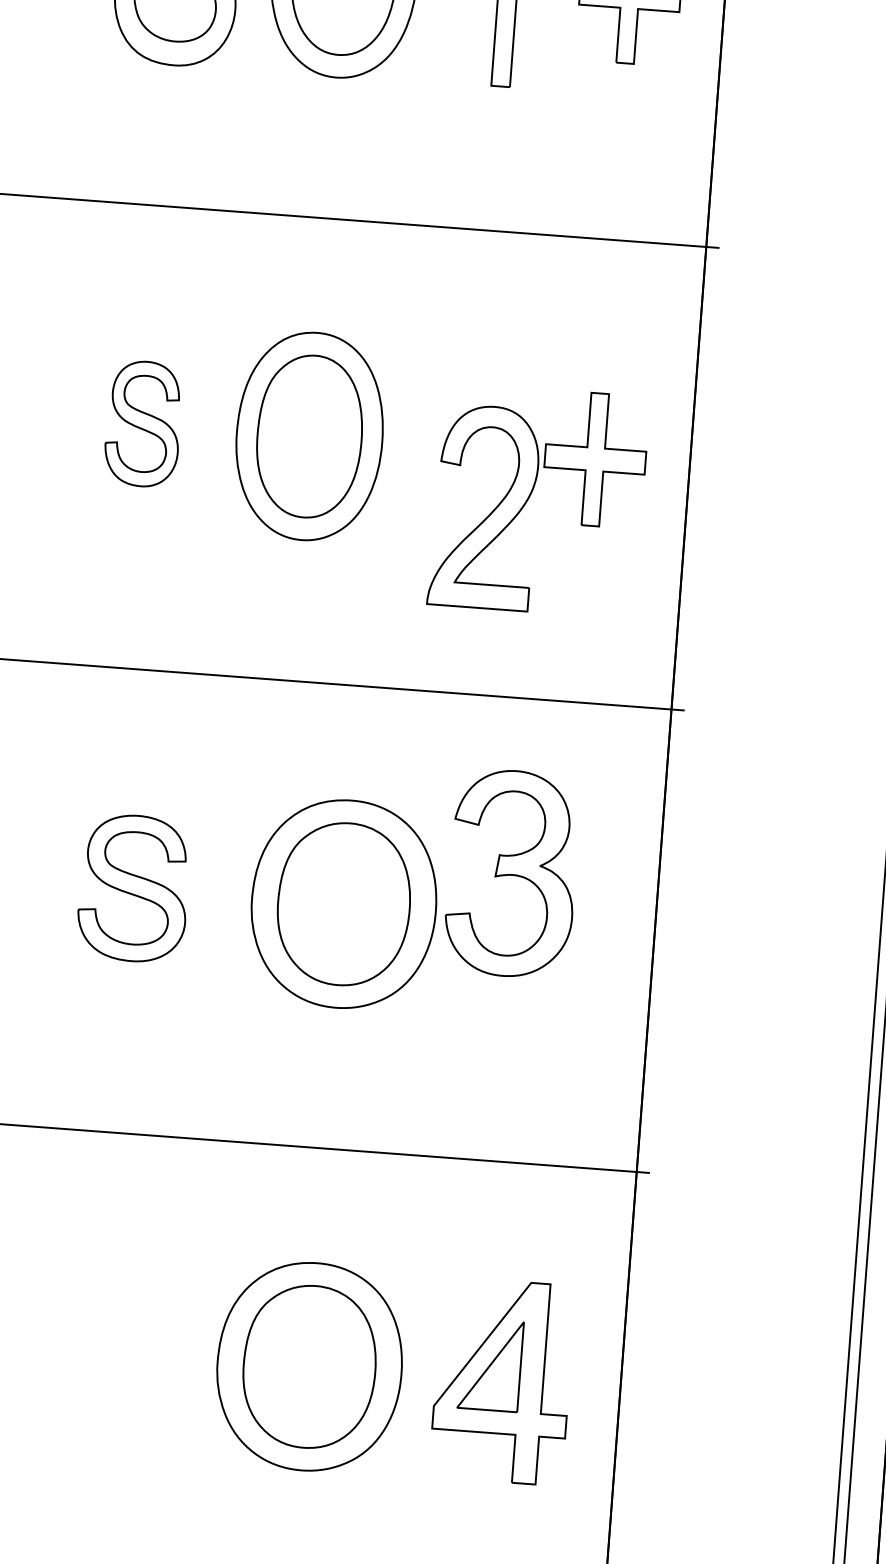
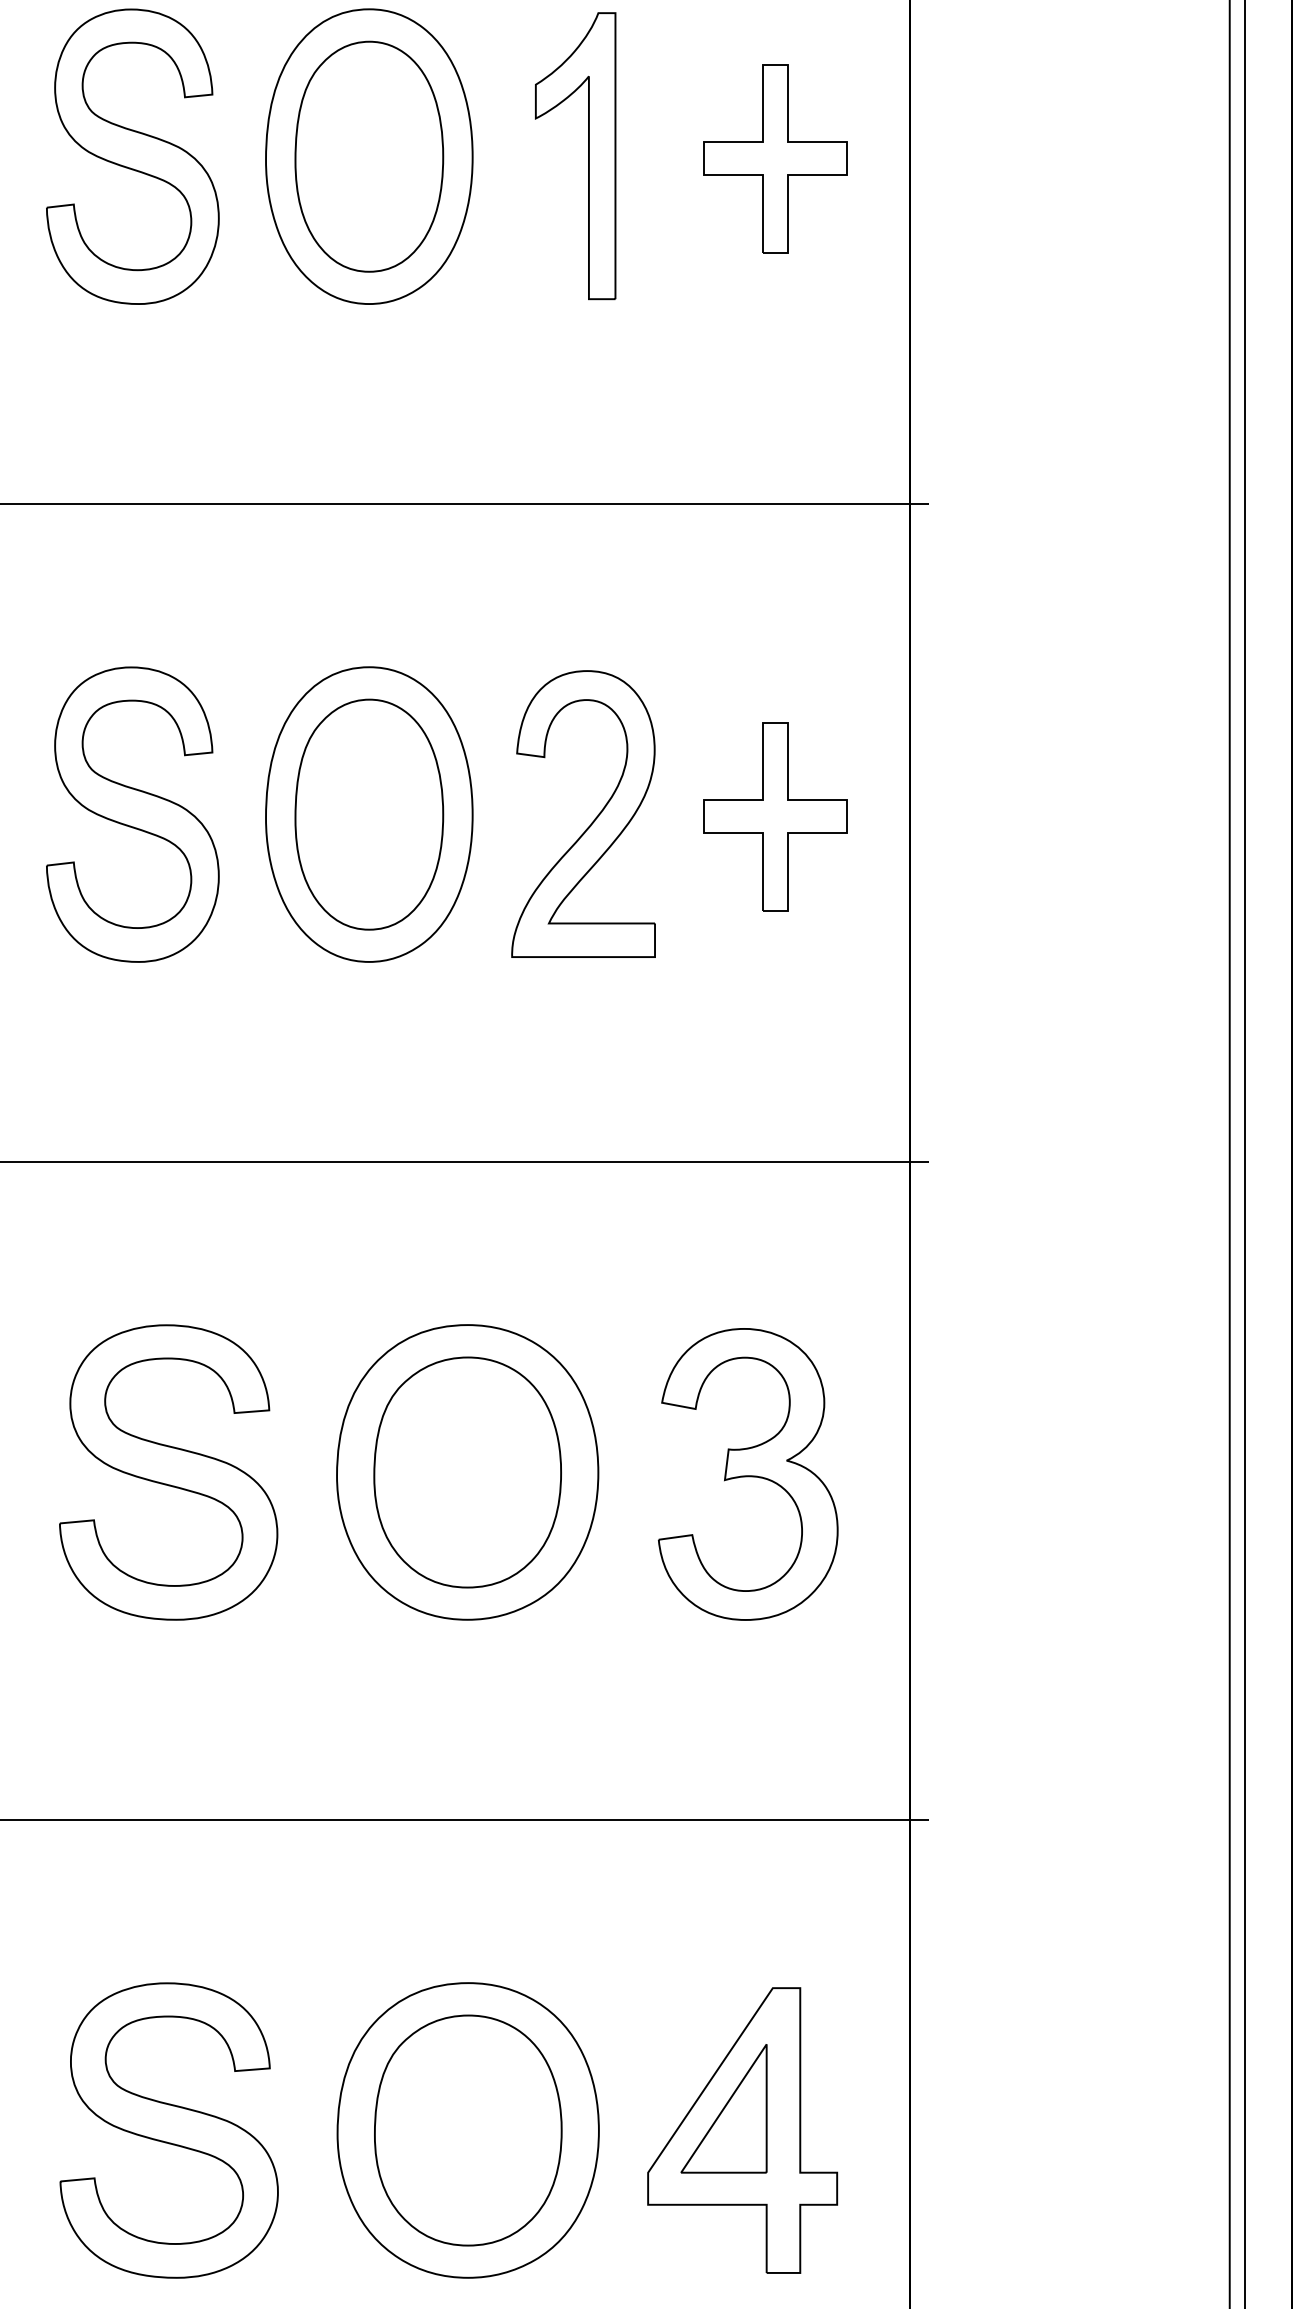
part: (143, 423) -> (132, 814), size x1.67
part: (490, 512) -> (592, 821), moved
part: (512, 873) -> (748, 1474), moved
part: (133, 888) -> (168, 1472), size x1.43
part: (98, 1351) -> (168, 2130), added

